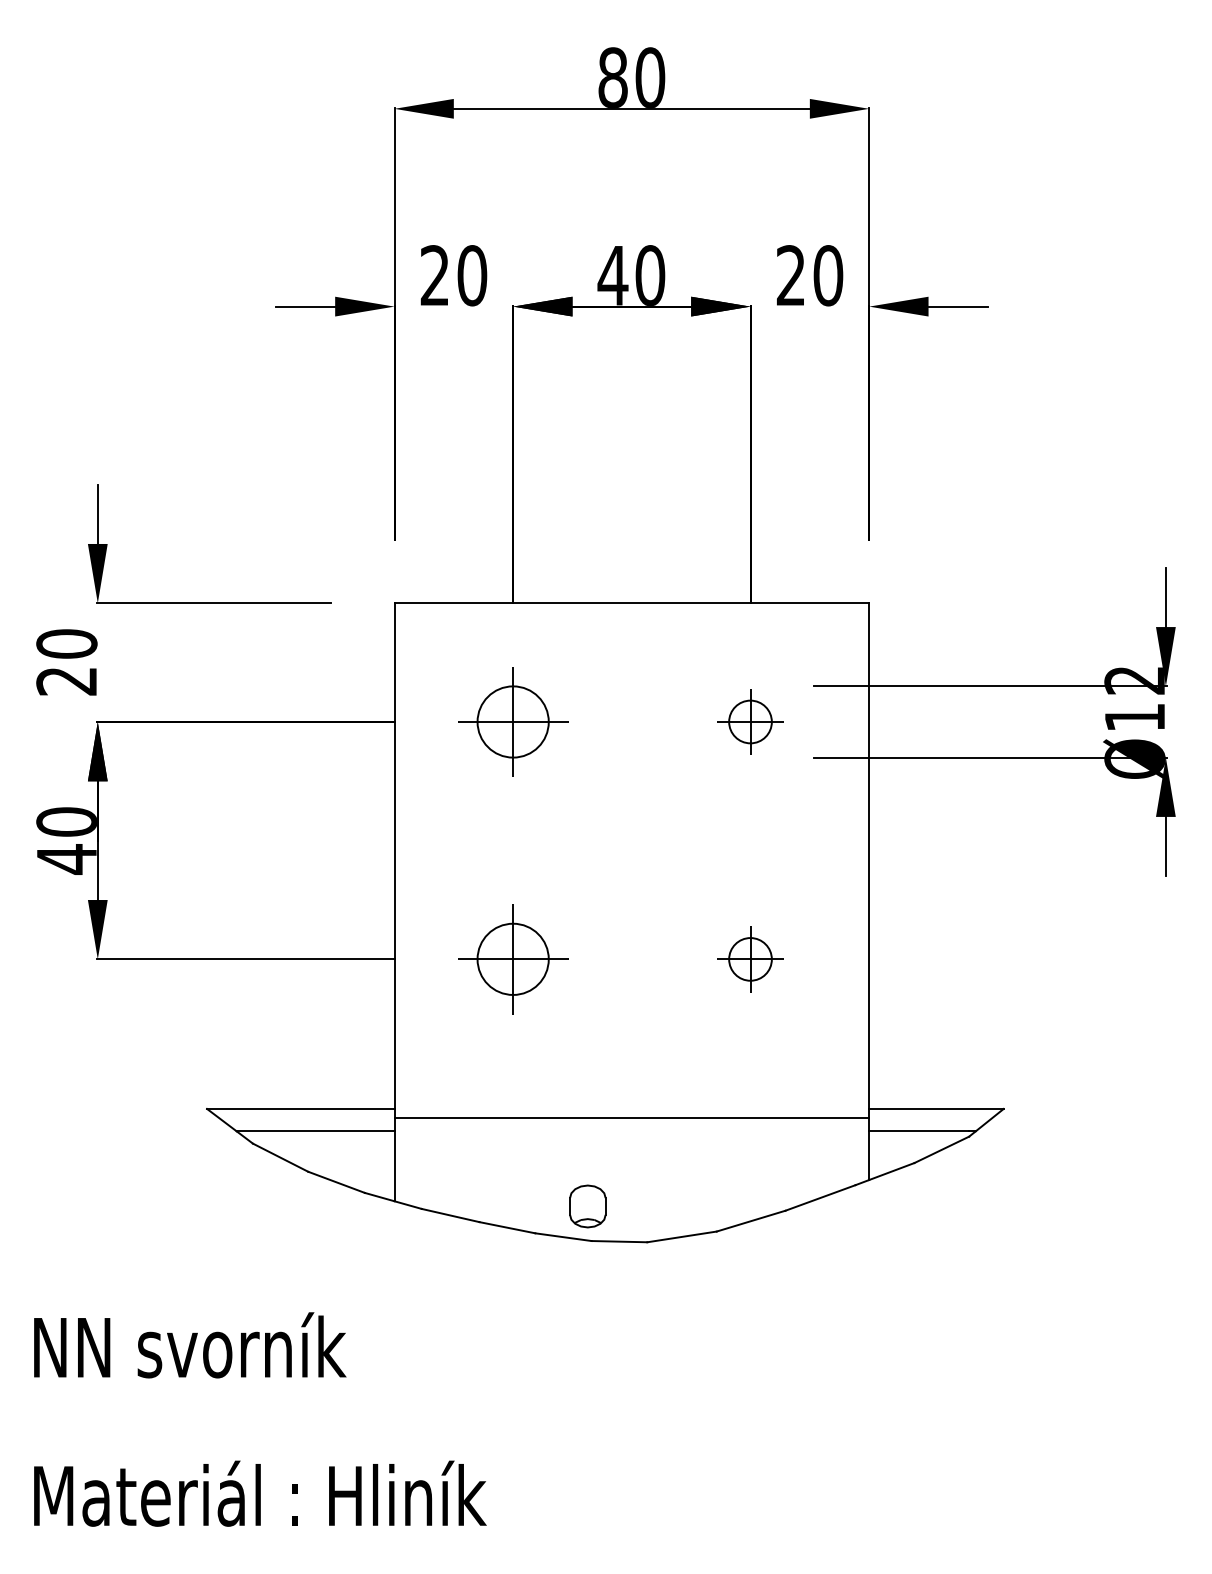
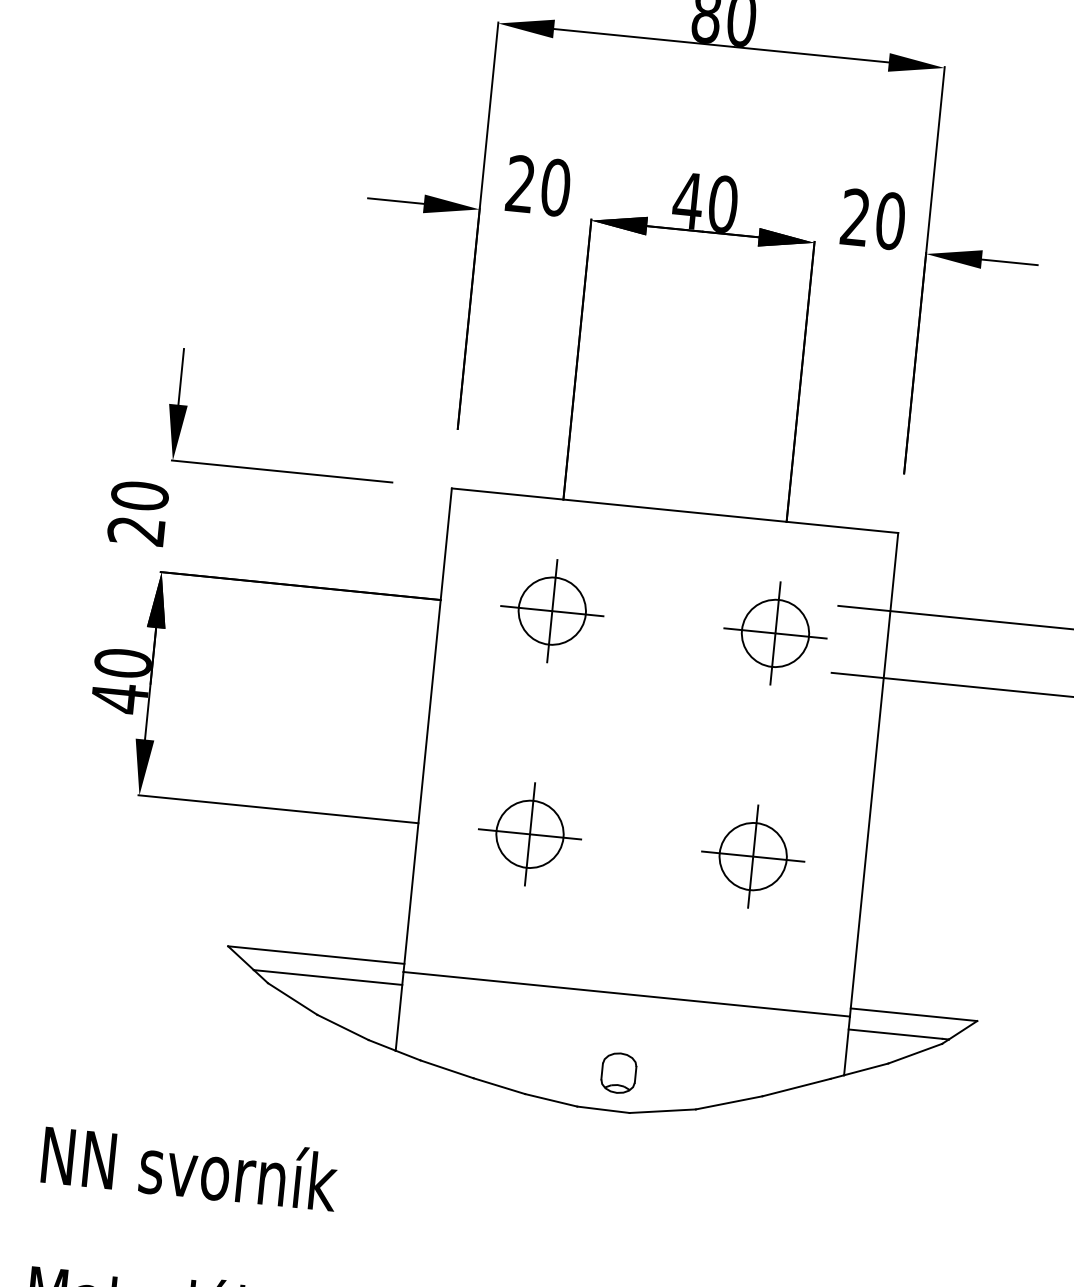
part: (750, 721) -> (775, 632), size x1.67
part: (750, 959) -> (753, 856), size x1.67
part: (587, 1206) -> (618, 1073), moved

